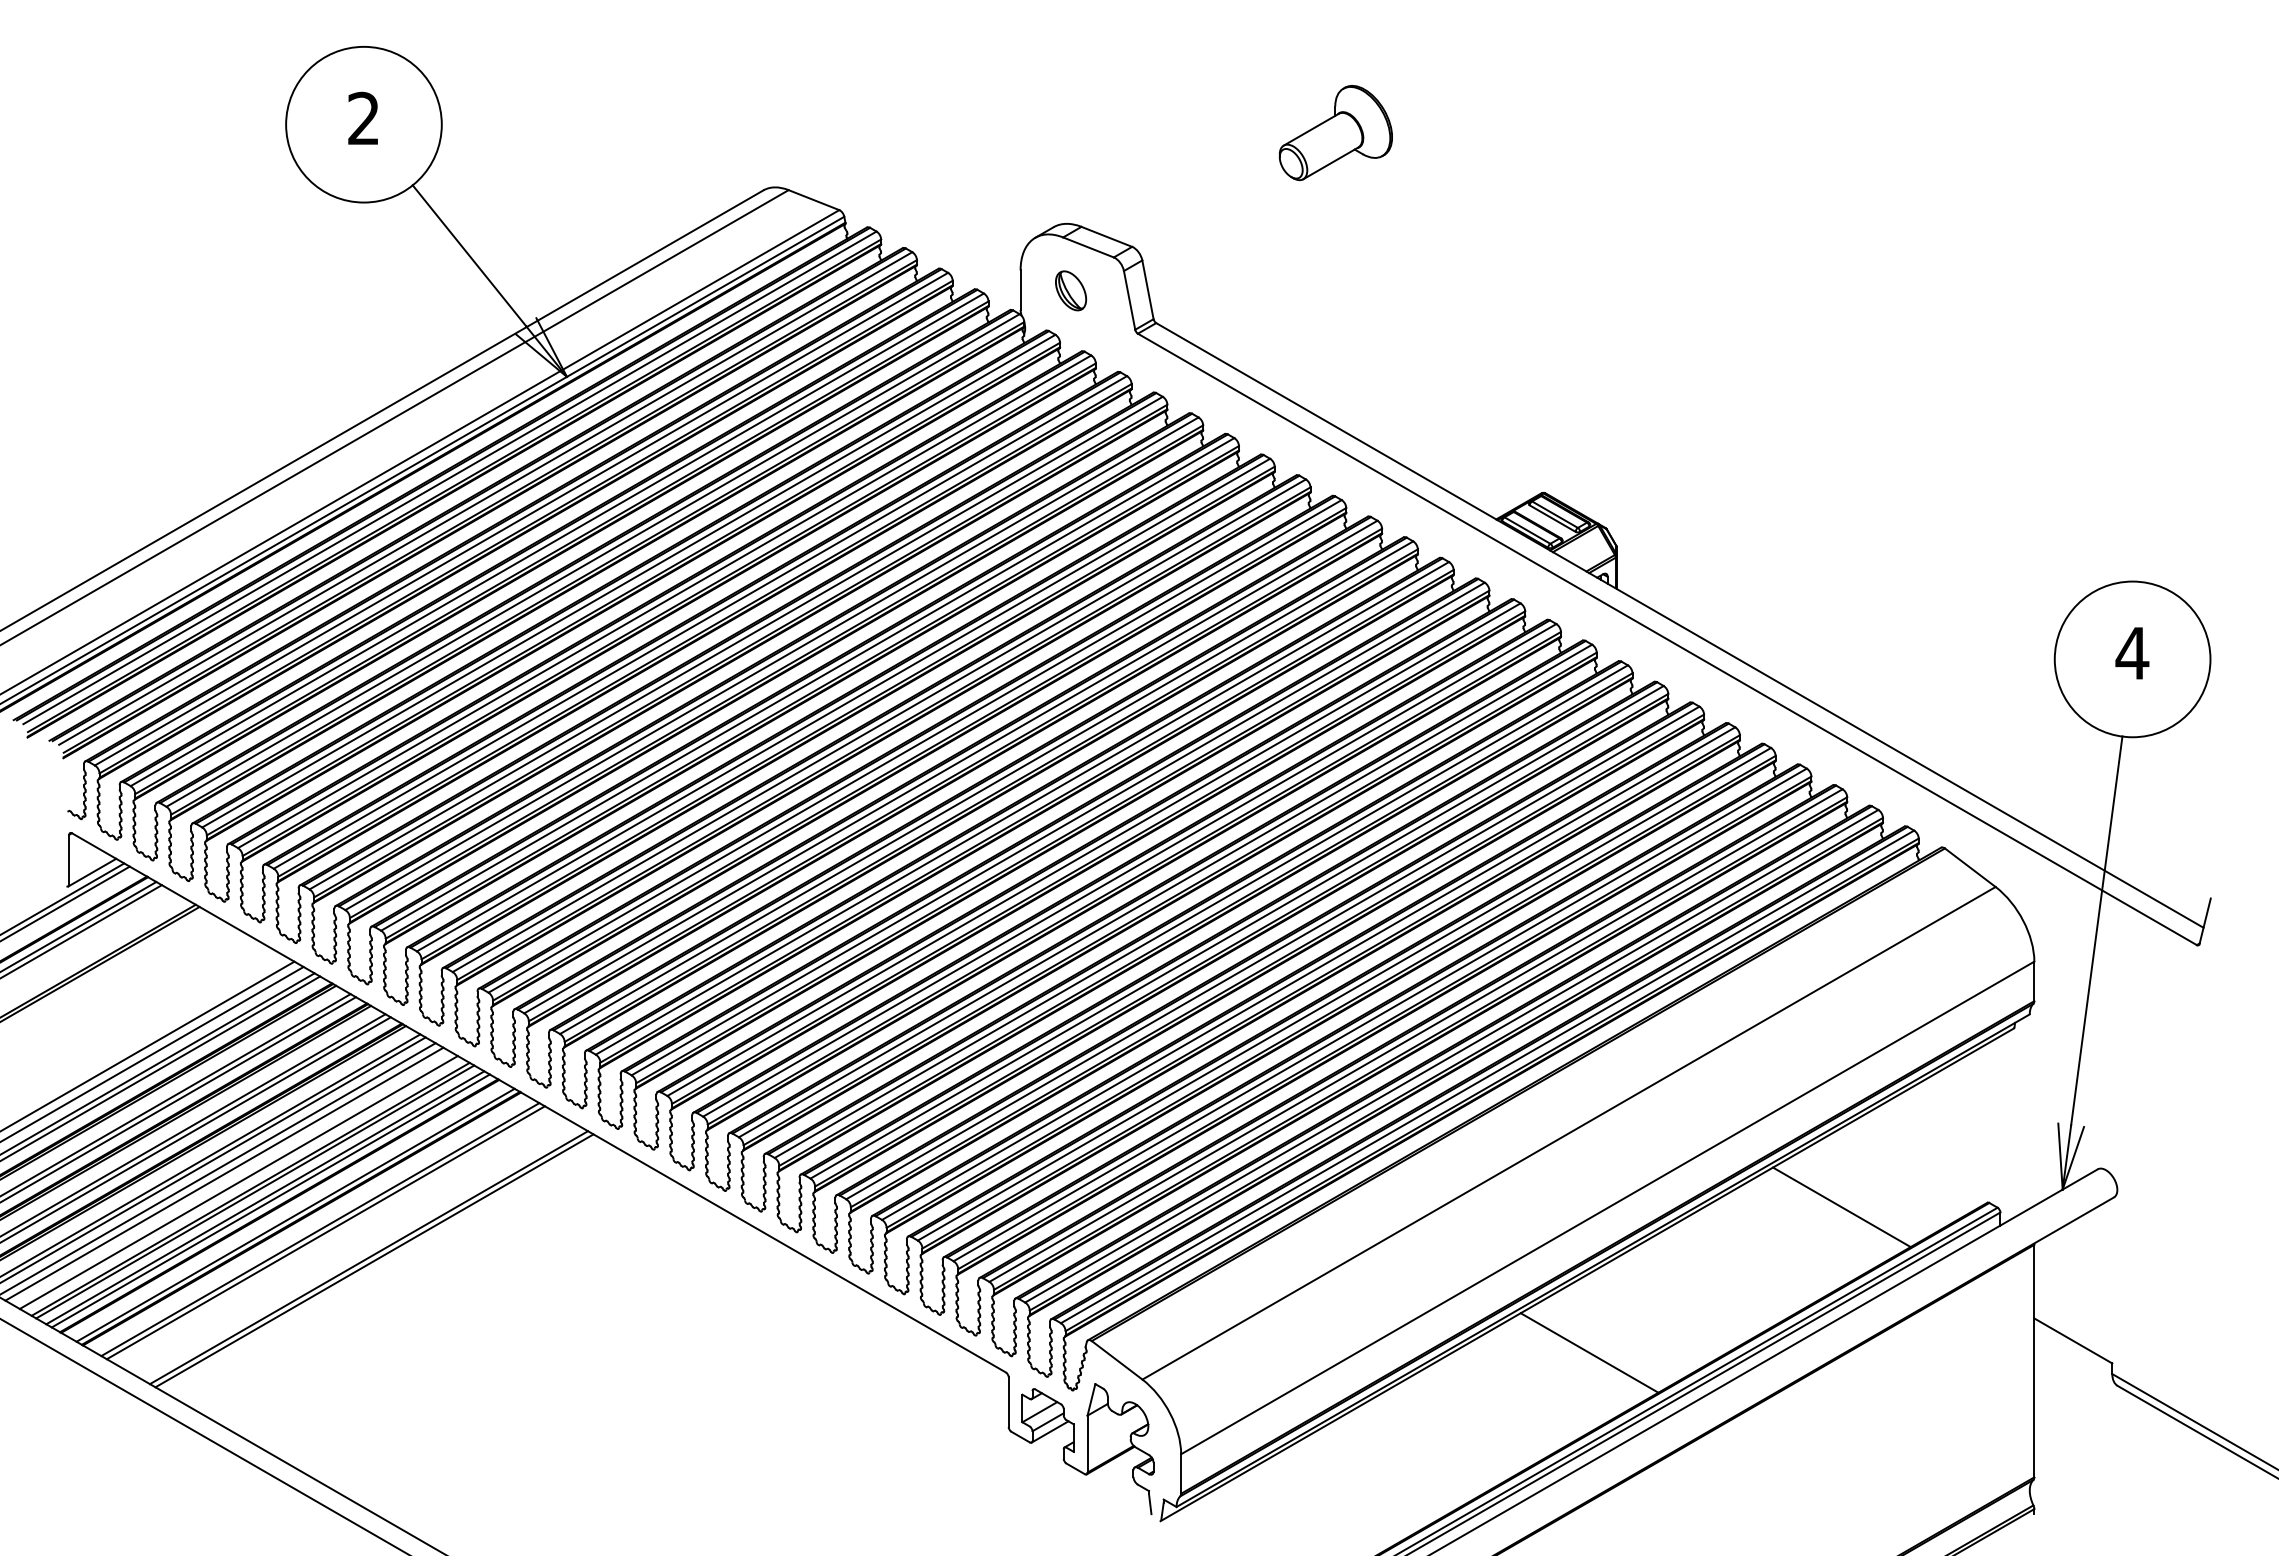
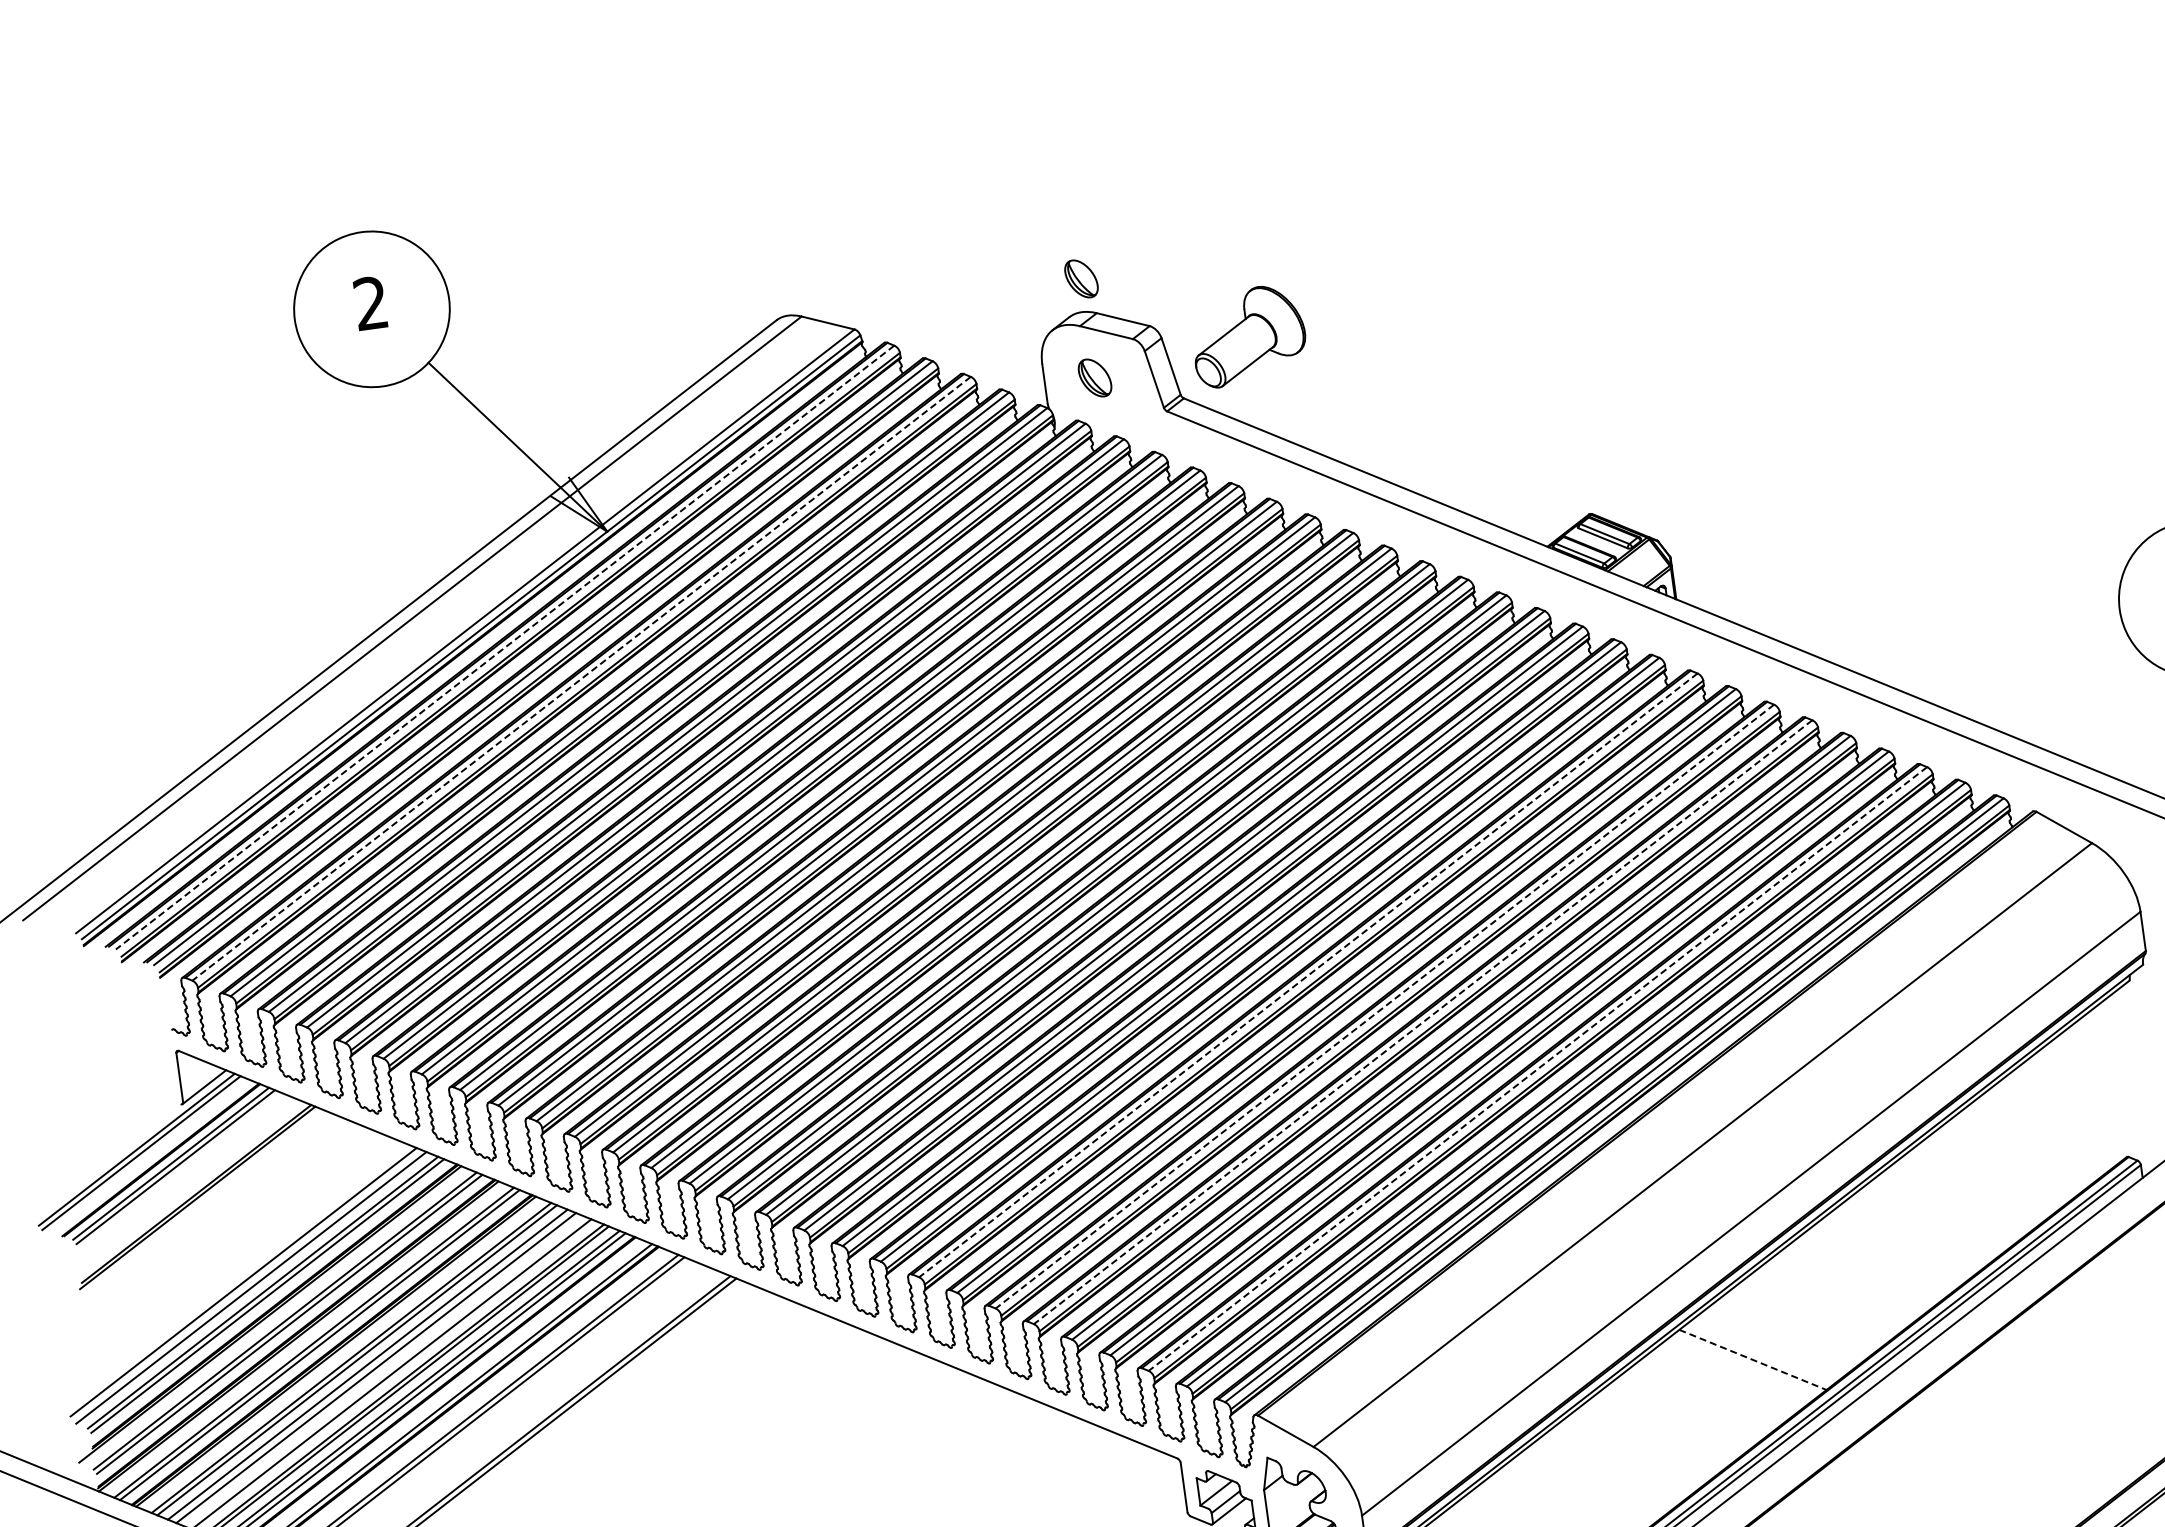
part: (1335, 133) -> (1248, 336), moved
part: (1071, 190) -> (1081, 278), added
line: (449, 477) -> (504, 647), solid -> dashed
line: (521, 519) -> (581, 679), solid -> dashed
line: (1201, 911) -> (1308, 975), solid -> dashed
line: (1272, 952) -> (1384, 1006), solid -> dashed
line: (1308, 973) -> (1422, 1022), solid -> dashed
line: (1416, 1035) -> (1538, 1068), solid -> dashed
line: (1841, 1207) -> (1982, 1181), removed
line: (1589, 1352) -> (1752, 1359), solid -> dashed

